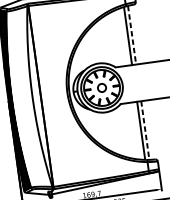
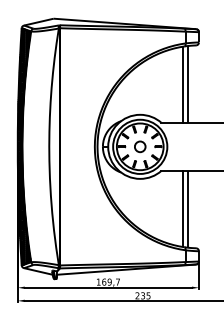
line: (132, 35) -> (188, 84), dashed -> solid
line: (145, 130) -> (188, 209), dashed -> solid

